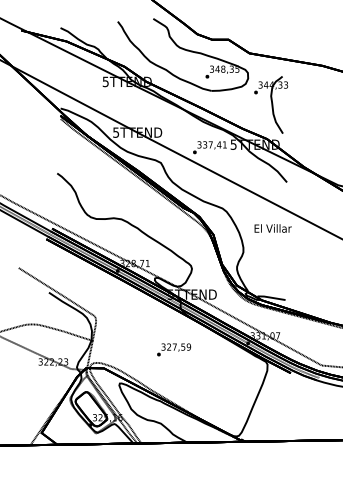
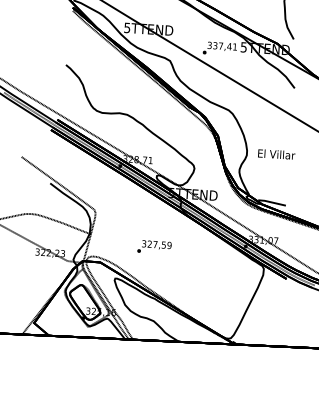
text: (272, 228) -> (276, 154), moved
text: (174, 349) -> (154, 246), moved

